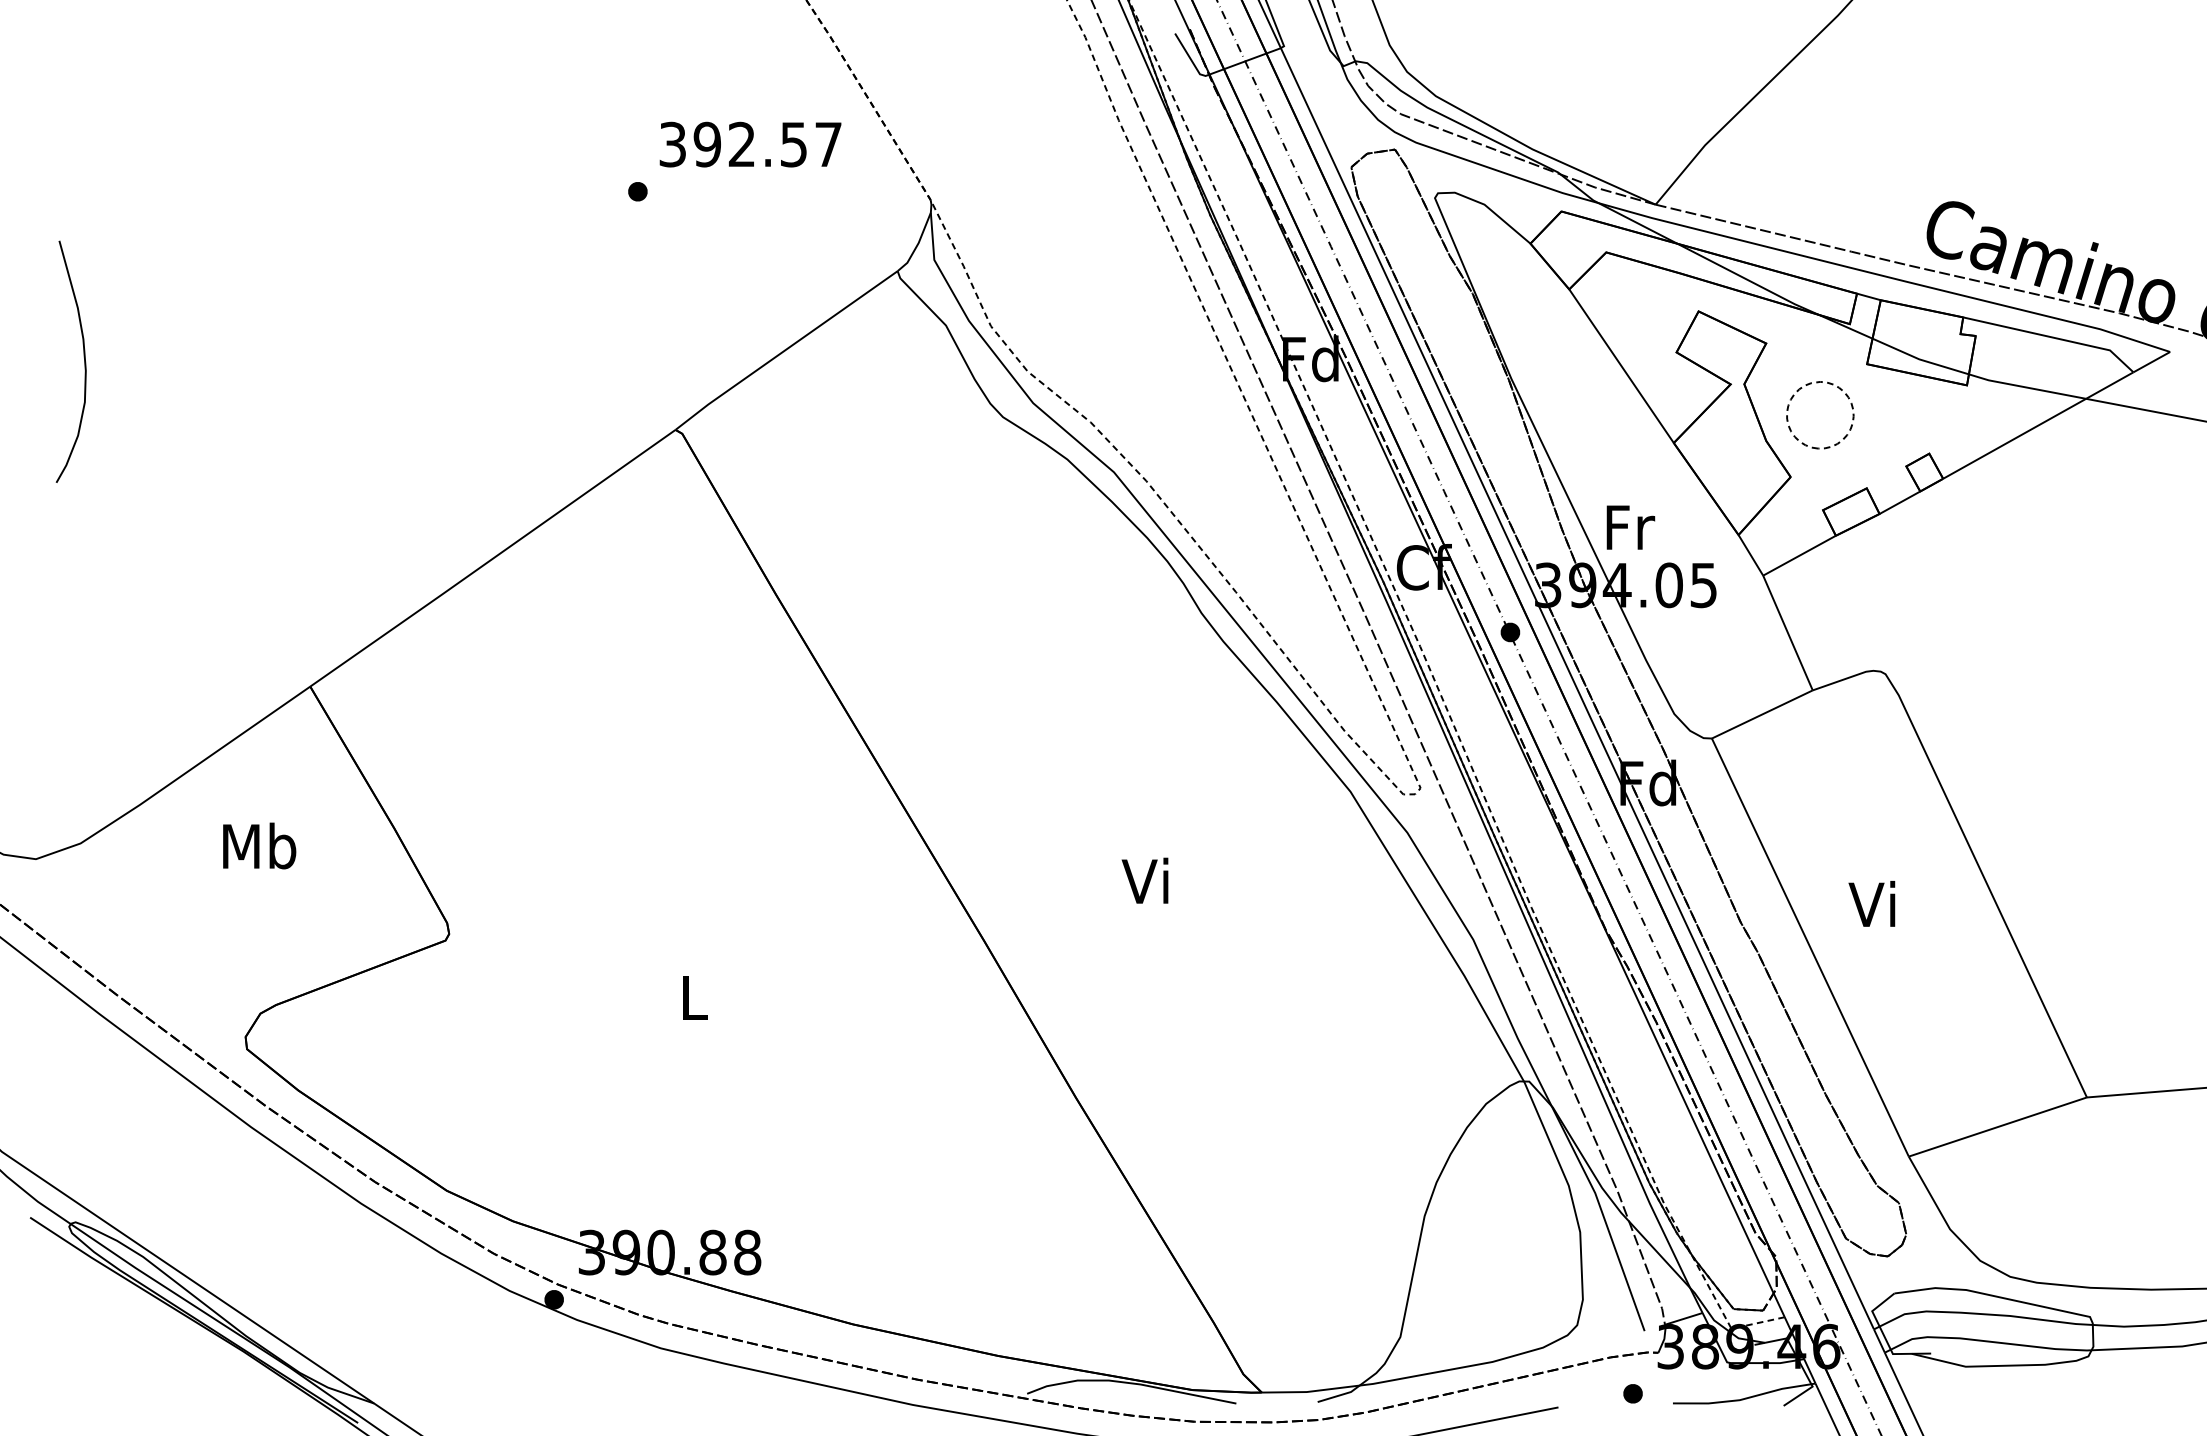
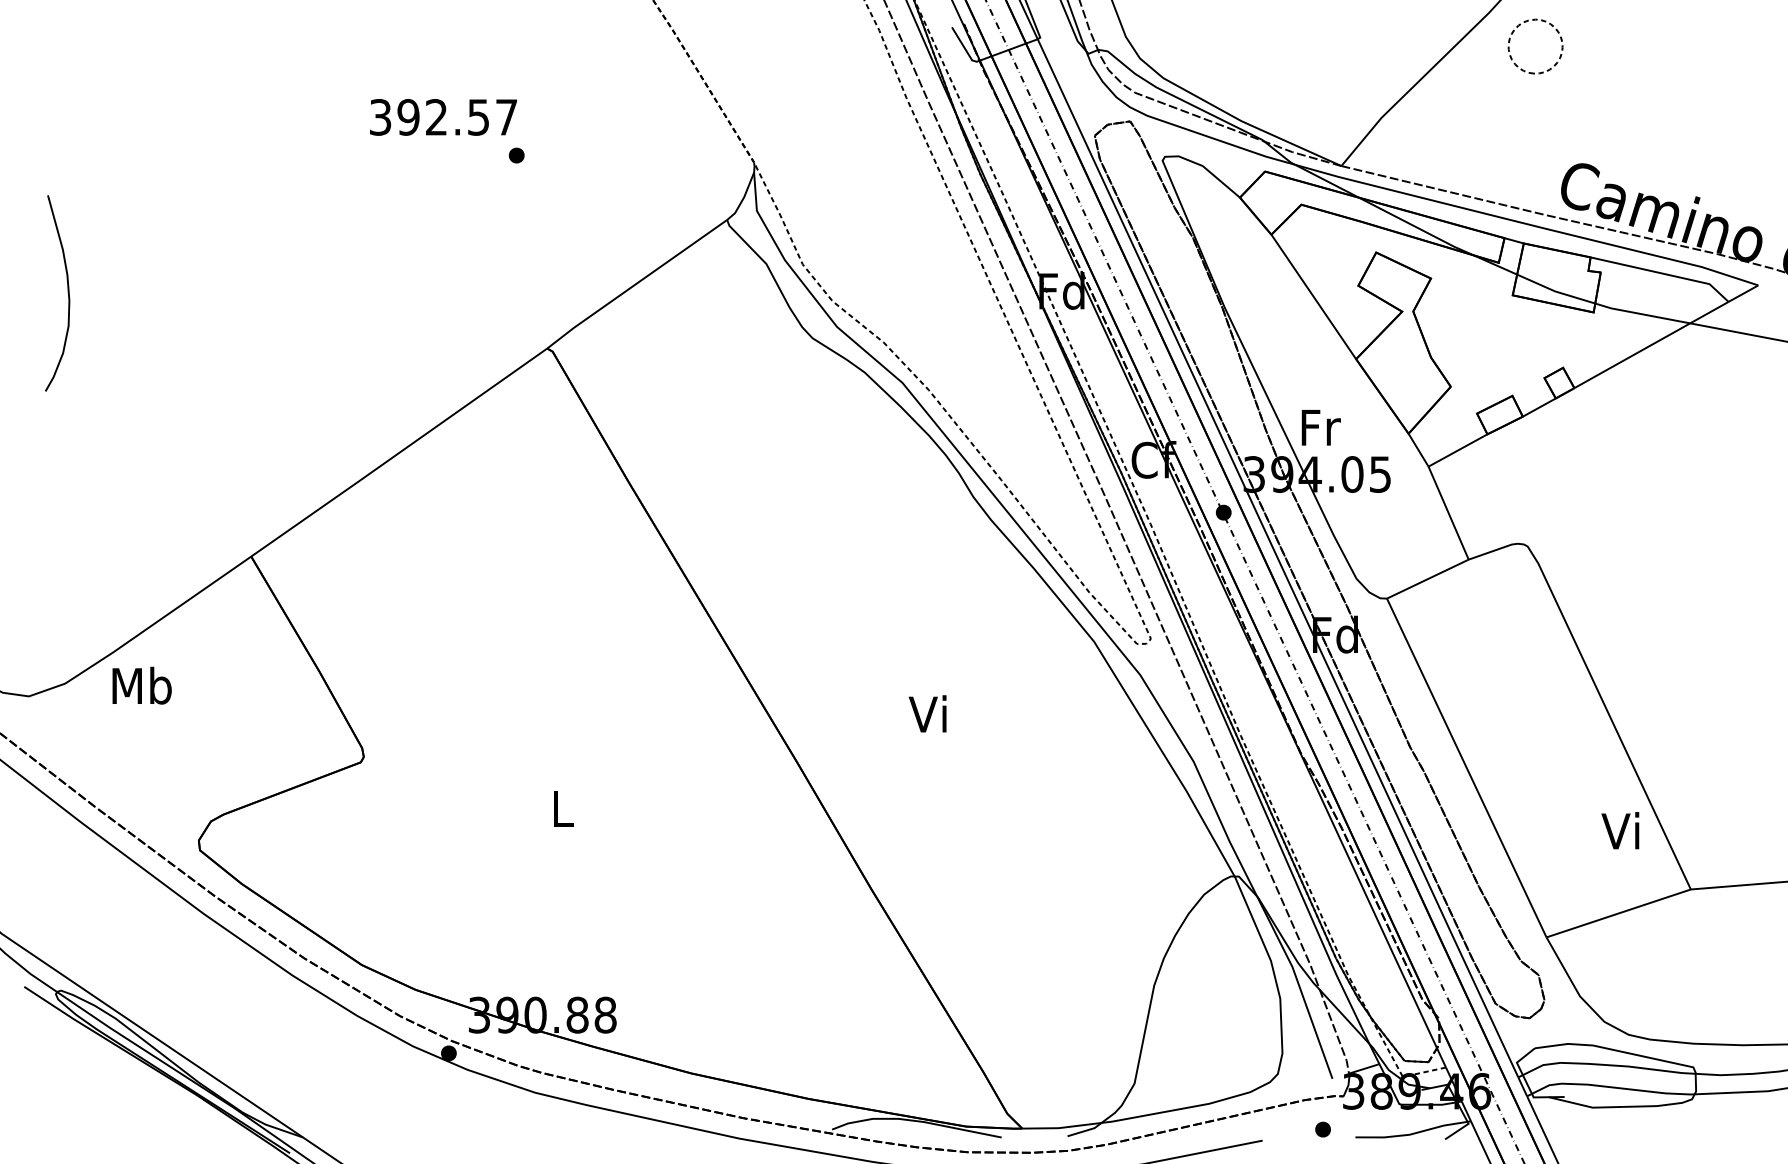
text: (750, 144) -> (443, 117), moved
part: (1835, 443) -> (1547, 69), moved
text: (259, 845) -> (142, 685), moved
text: (1871, 903) -> (1620, 830), moved

